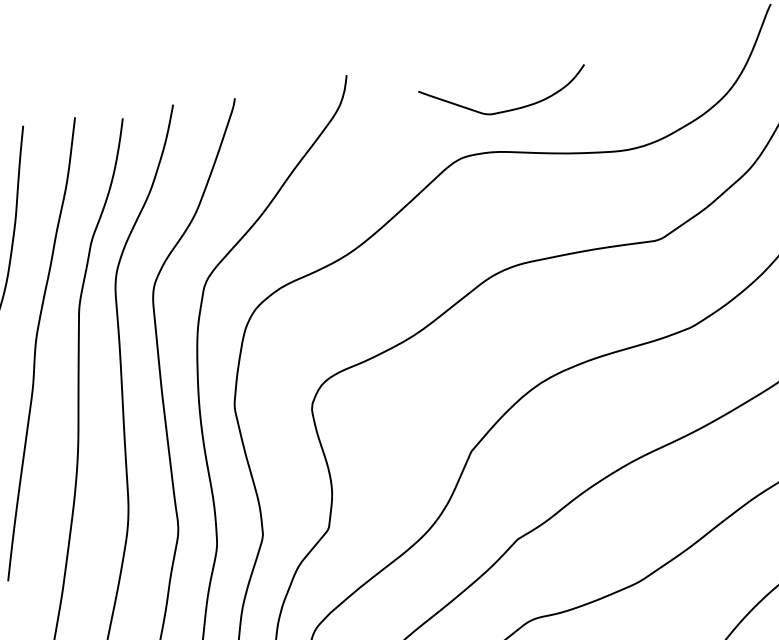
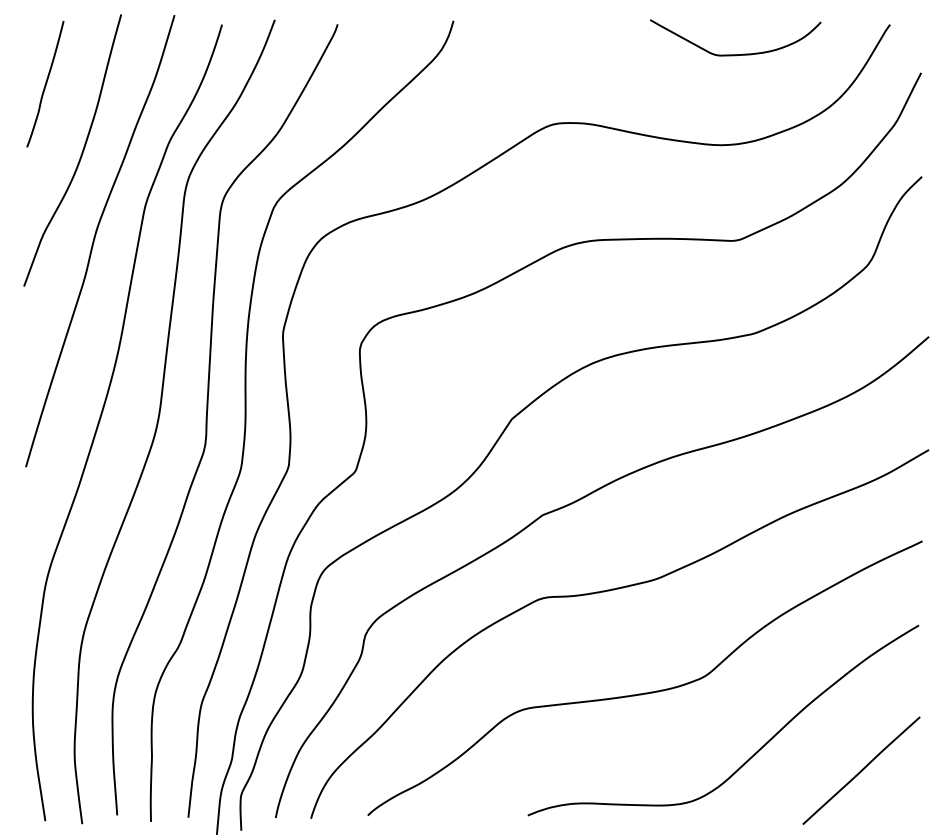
curve: (506, 110) -> (735, 54), moved

